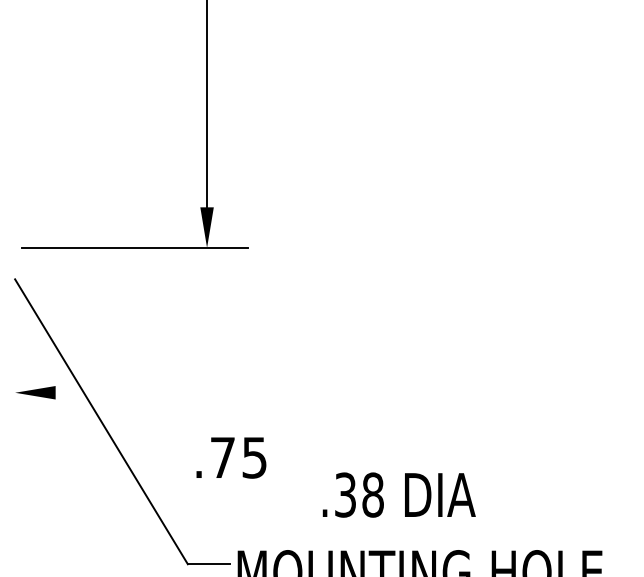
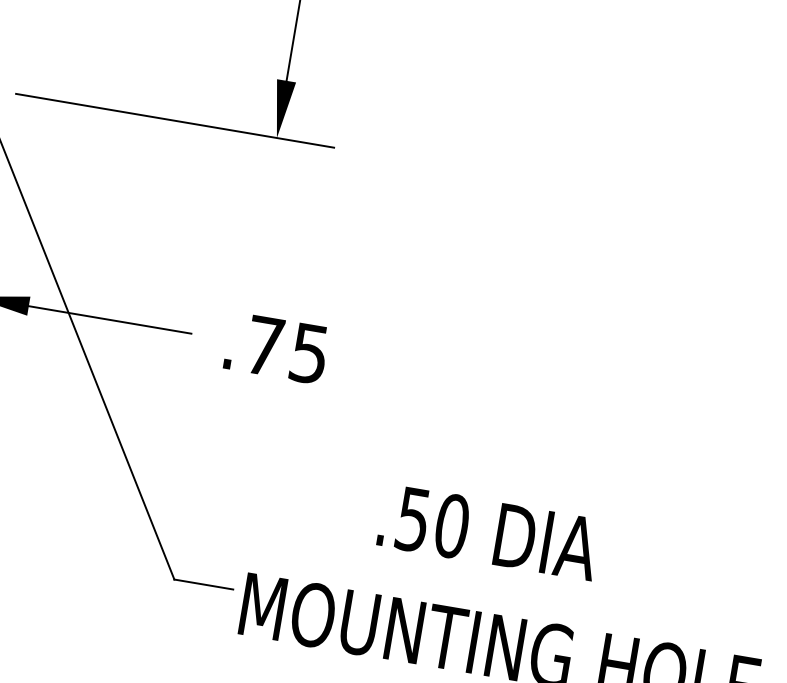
line: (112, 392) -> (109, 319), added
text: (231, 457) -> (276, 347), moved
text: (359, 494) -> (433, 522), .38 -> .50

